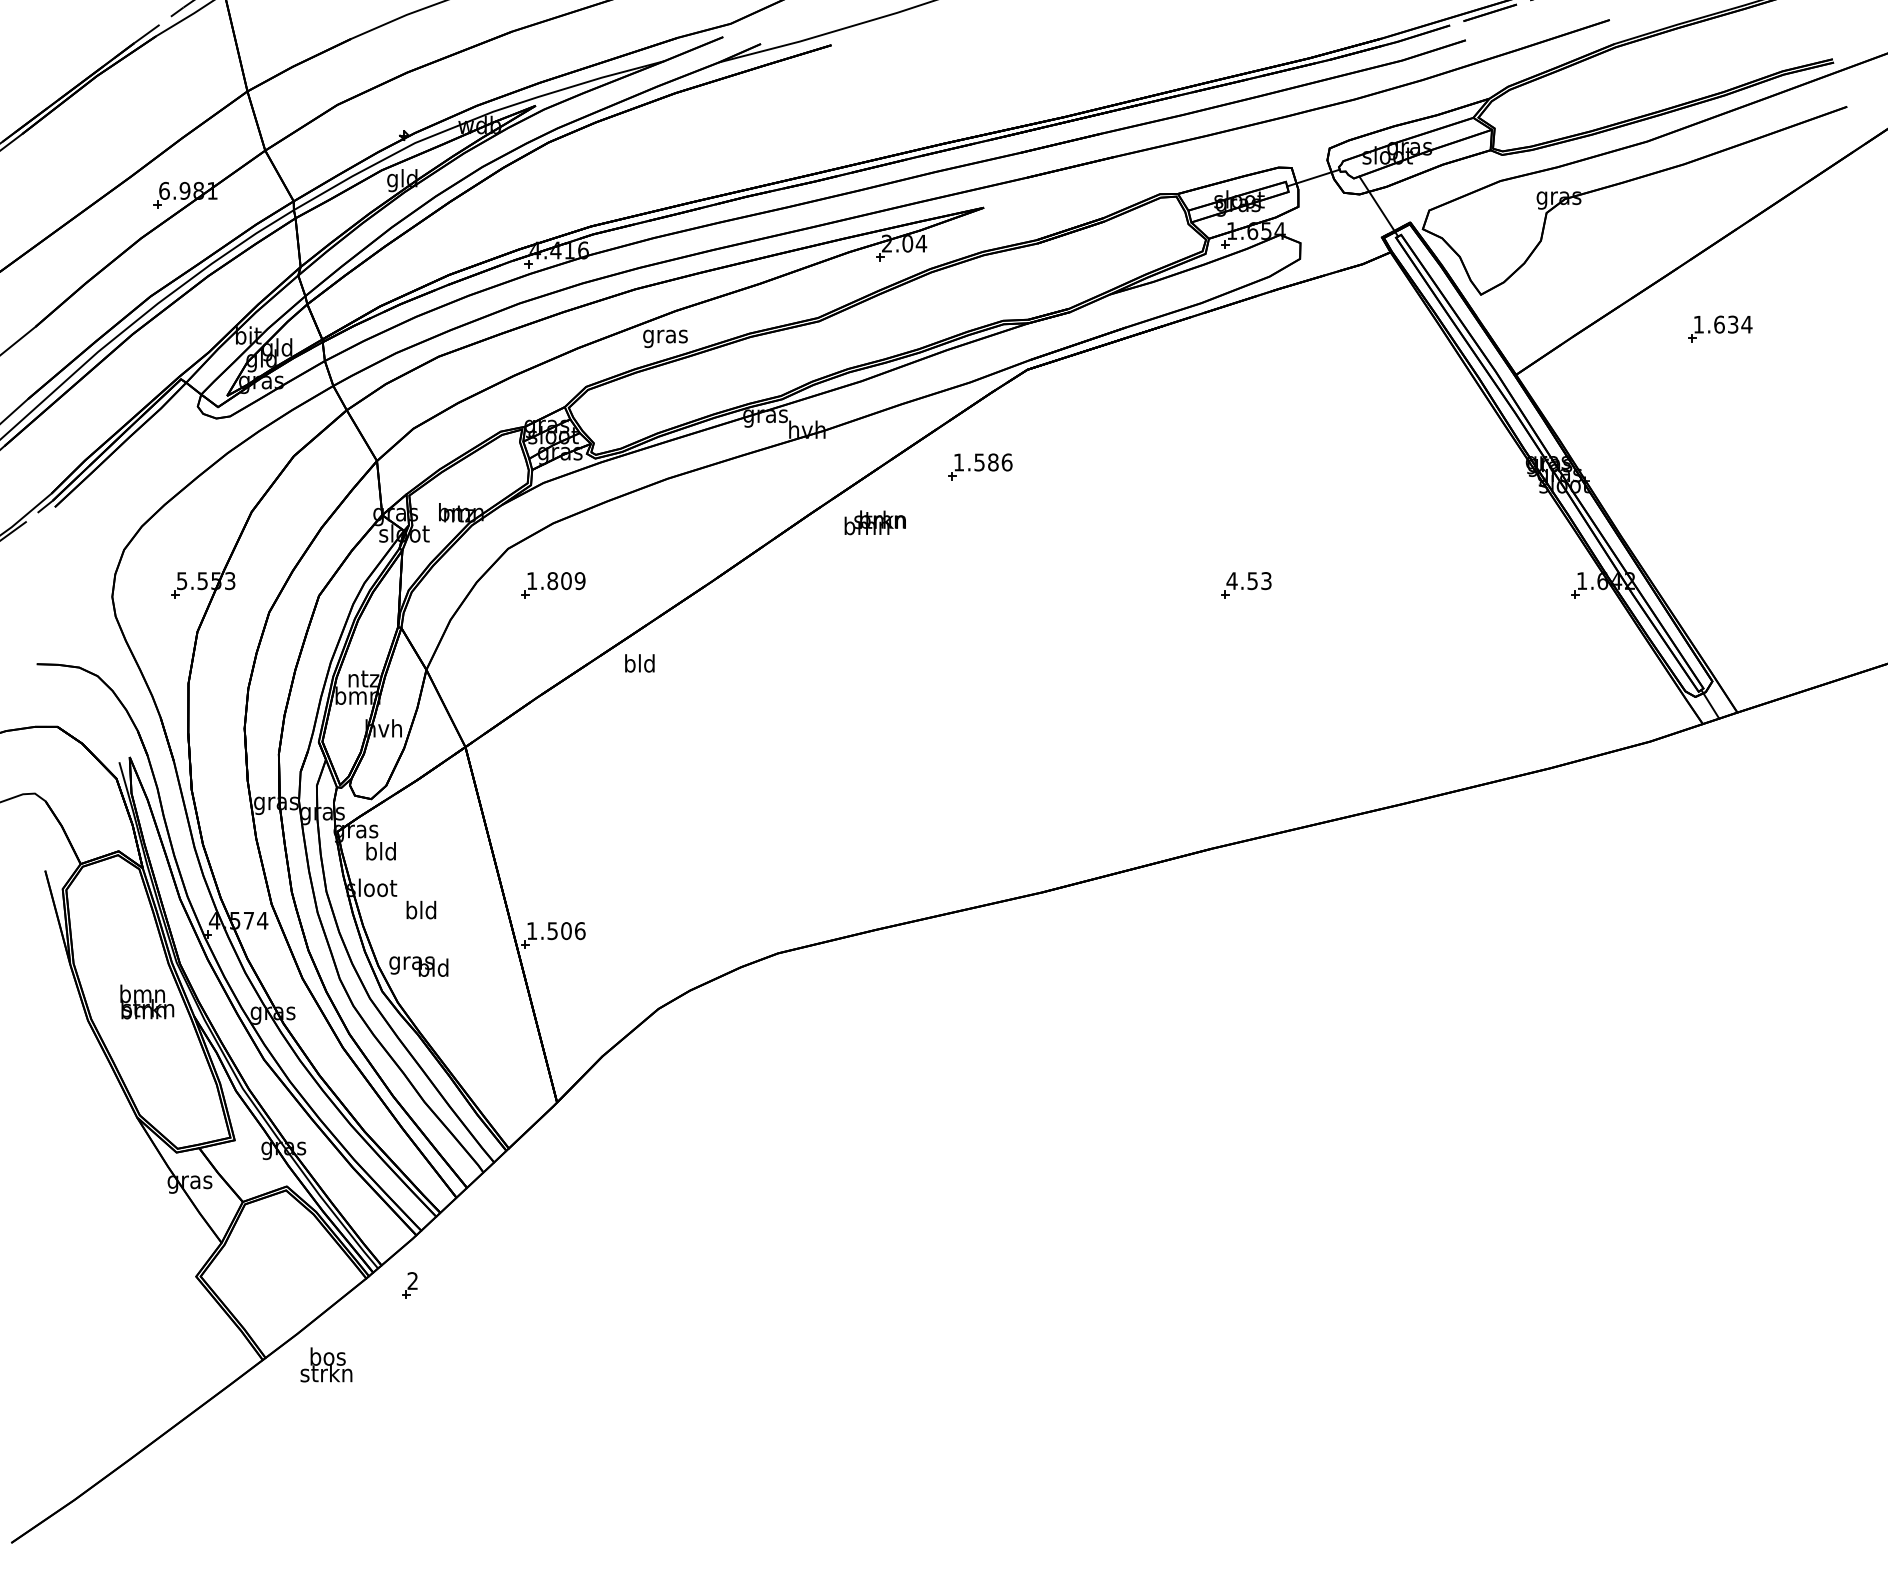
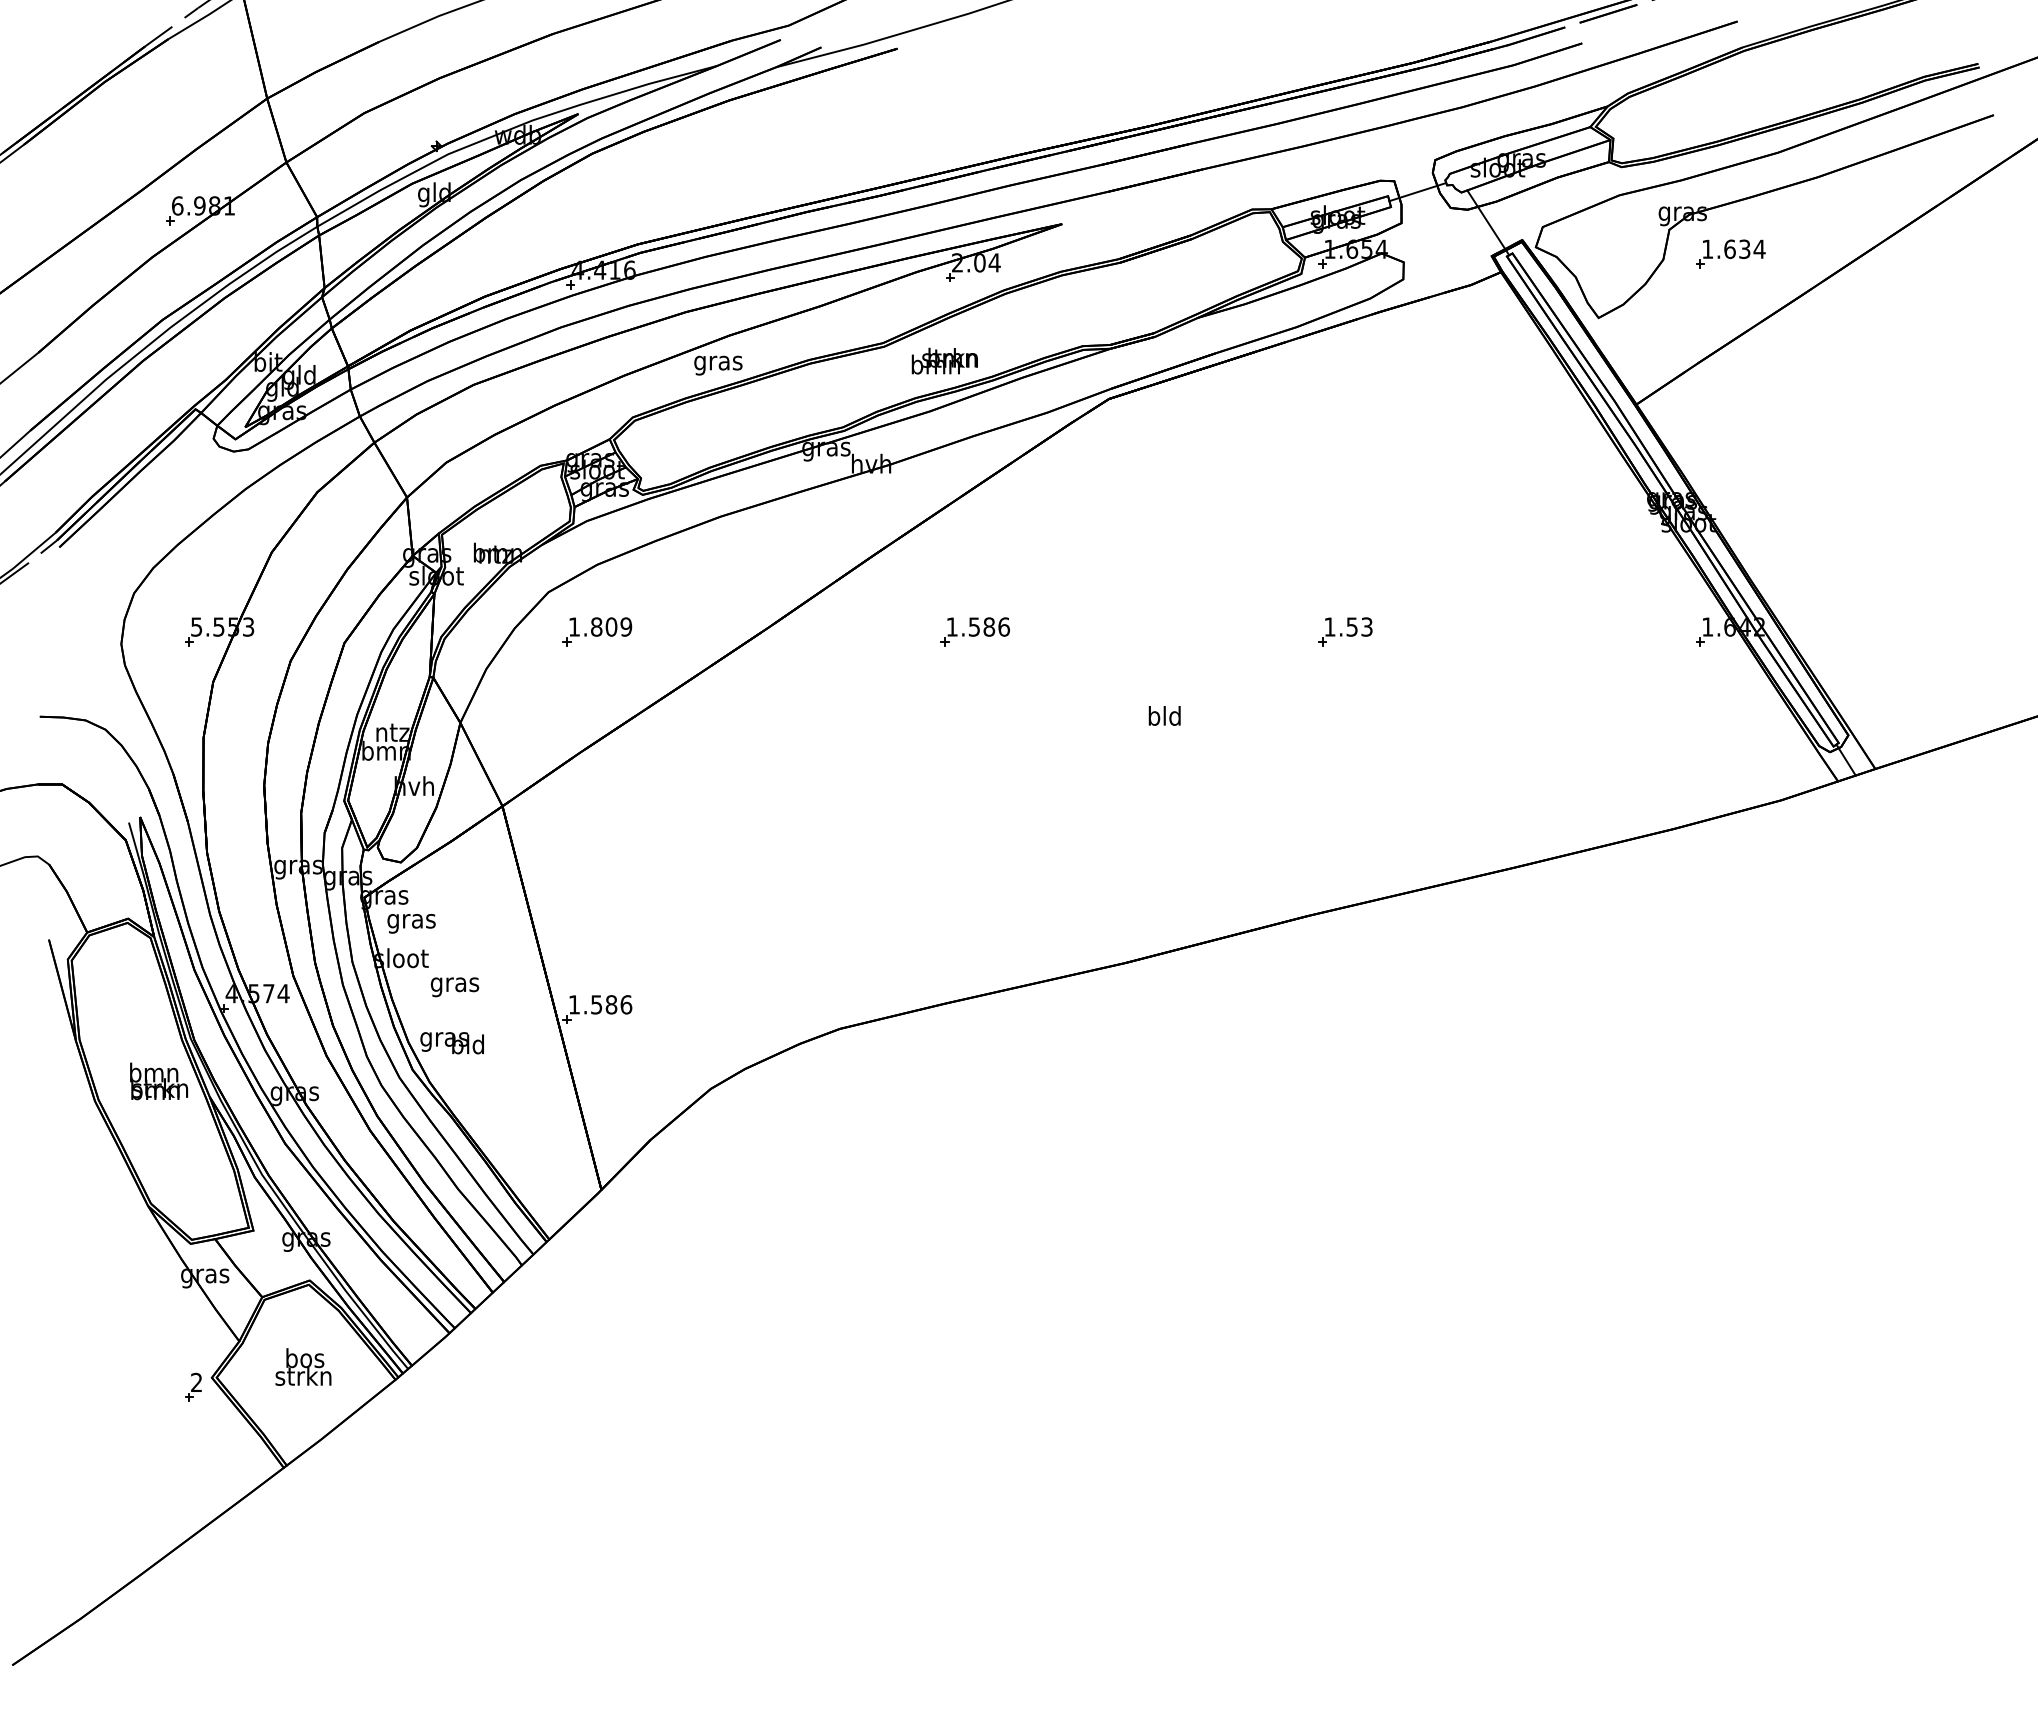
part: (1719, 328) -> (1730, 253), moved
part: (979, 466) -> (974, 631), moved
text: (874, 522) -> (944, 360), moved
text: (1231, 580) -> (1329, 626), 4.53 -> 1.53
text: (639, 663) -> (1164, 715), moved
text: (381, 852) -> (411, 920), bld -> gras
text: (420, 912) -> (454, 984), bld -> gras
text: (566, 930) -> (611, 1004), 1.506 -> 1.586
part: (409, 1284) -> (193, 1386), moved
text: (326, 1364) -> (303, 1366), moved

